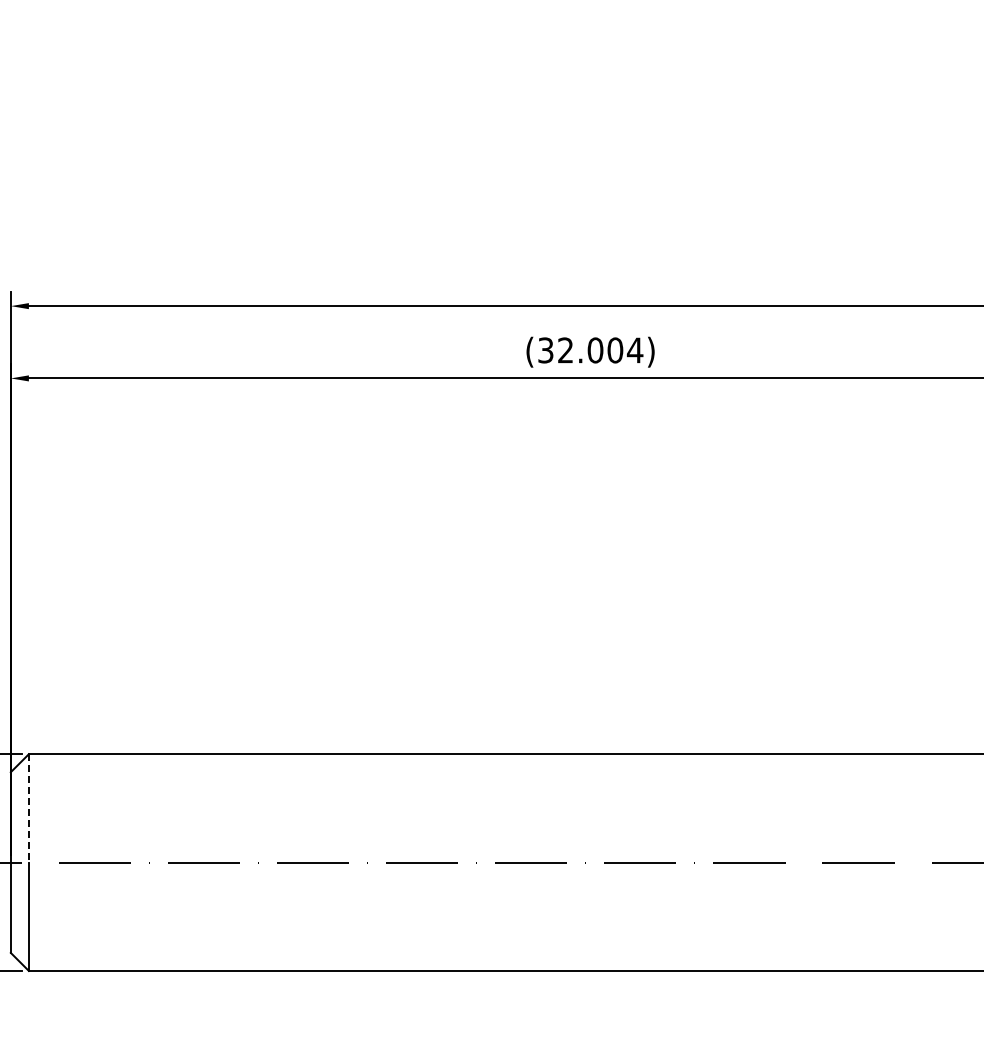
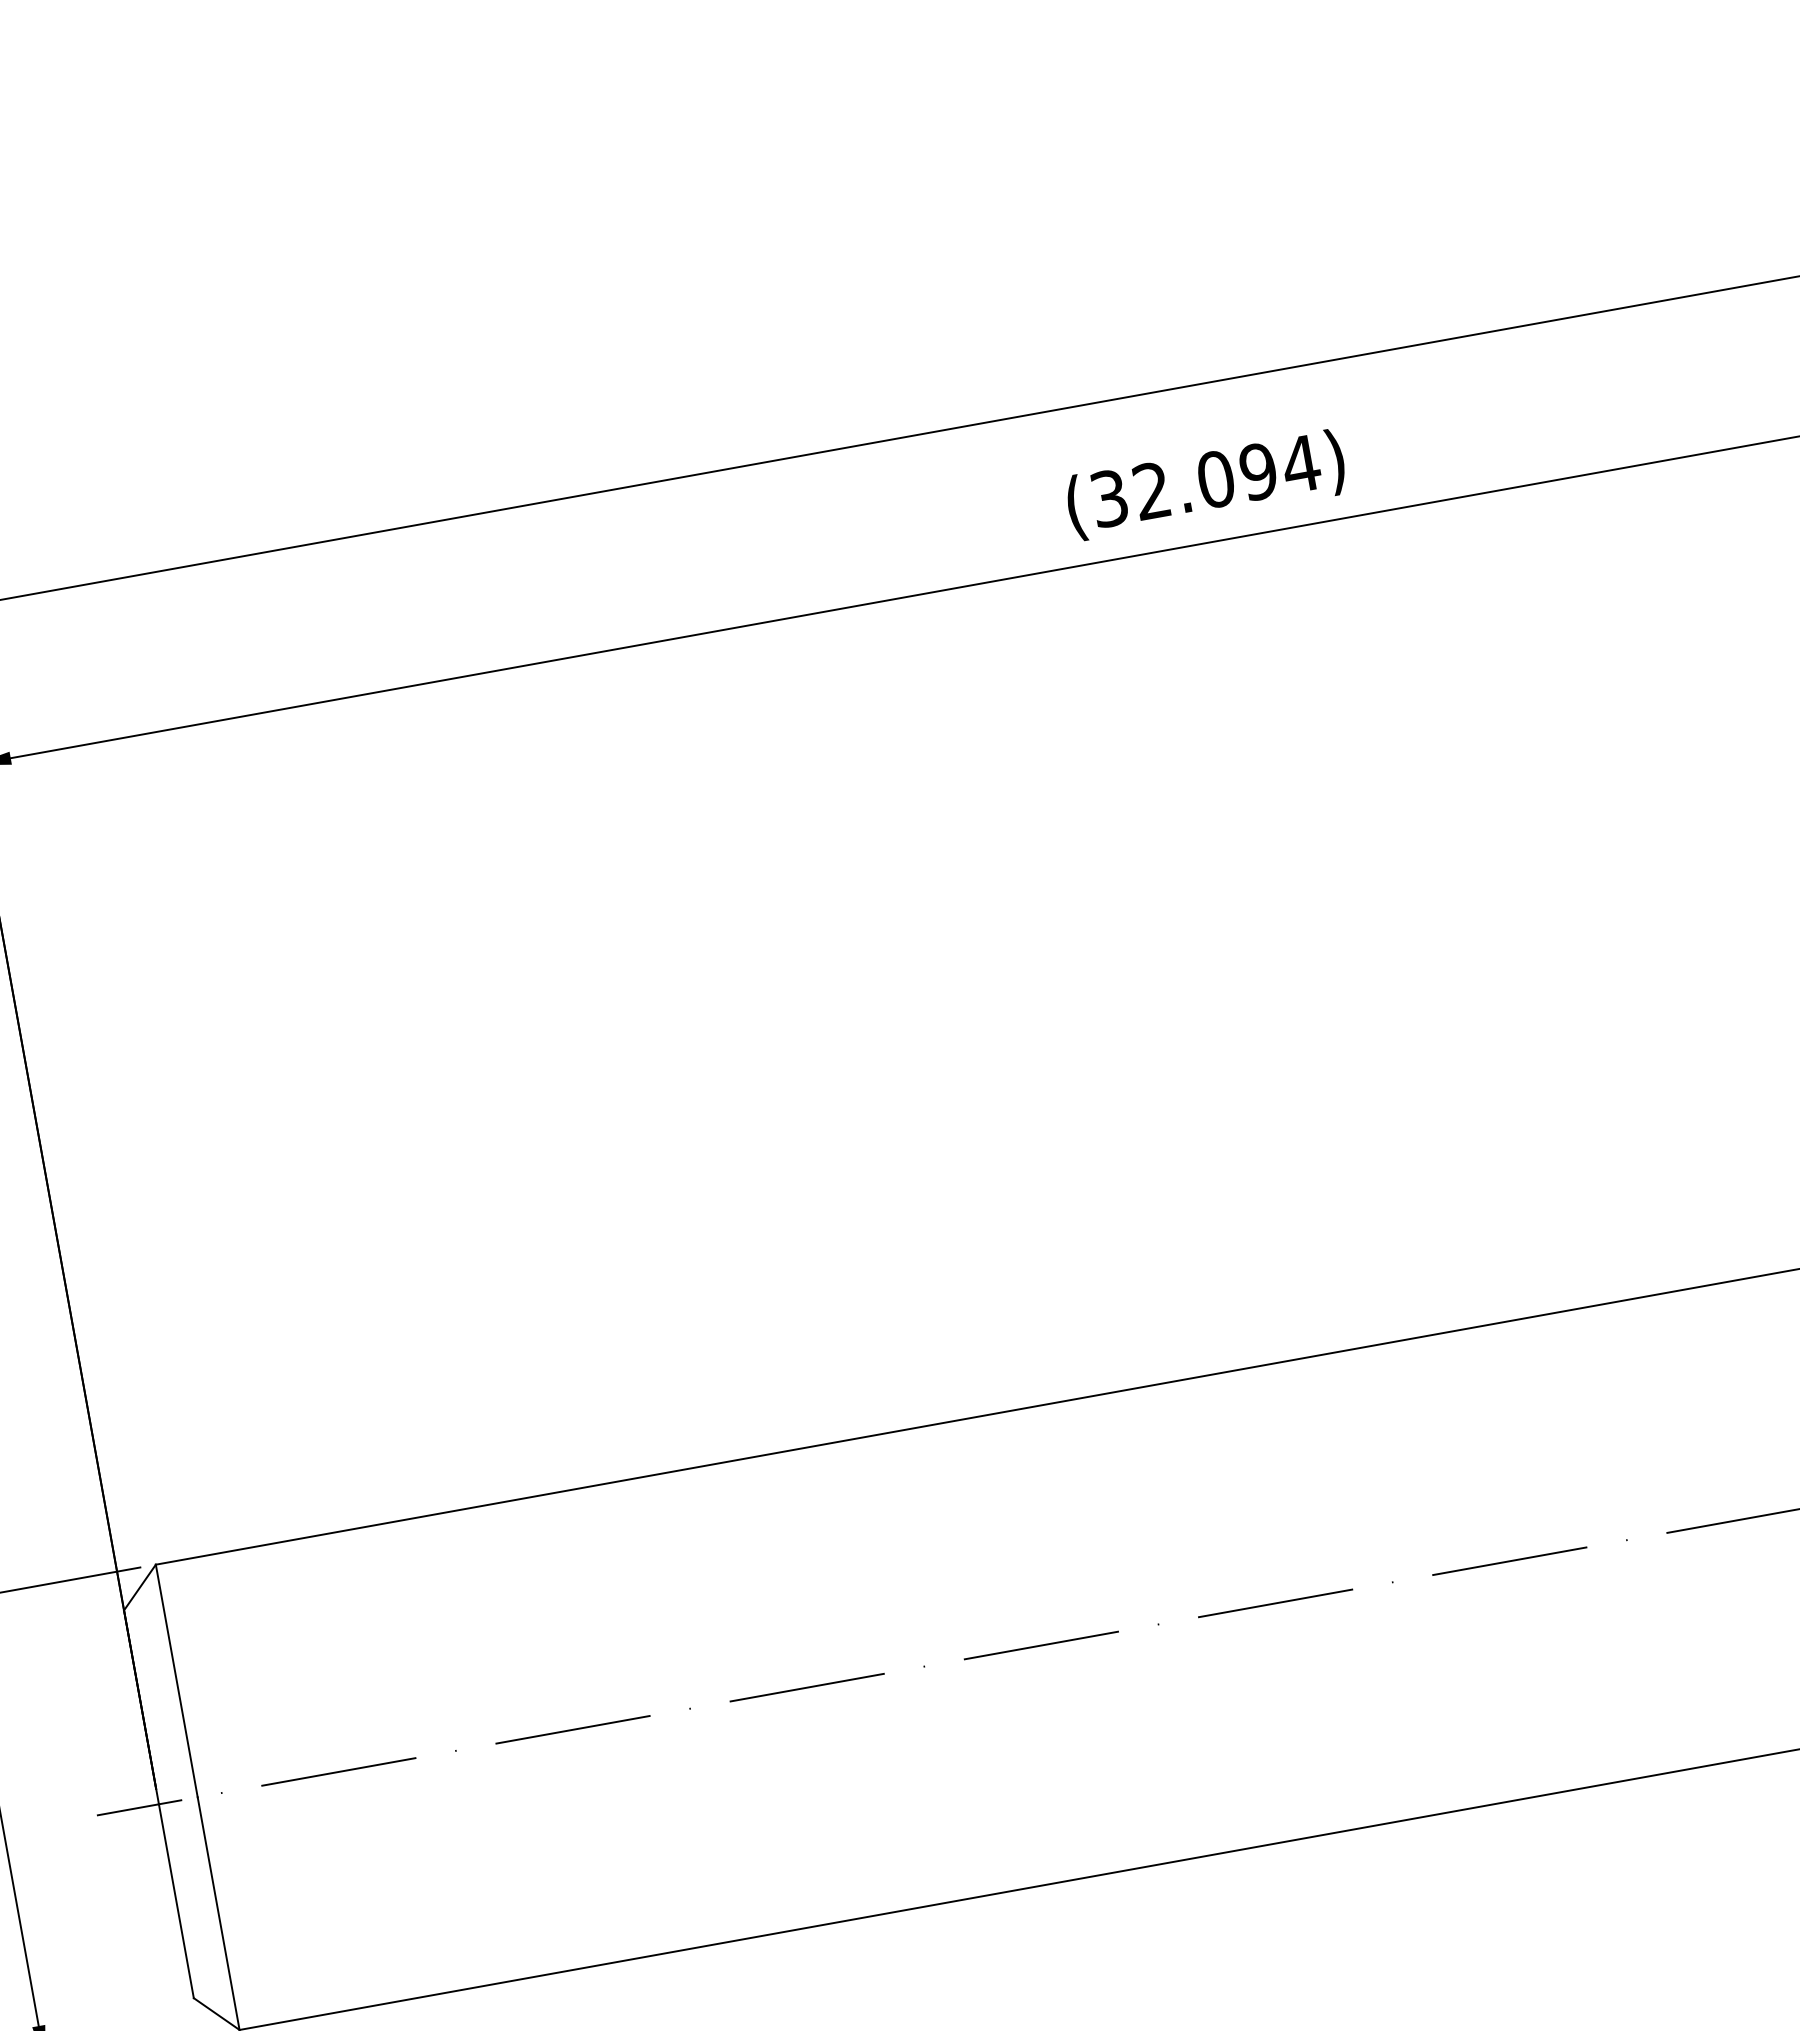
text: (615, 350) -> (1258, 471), (32.004) -> (32.094)
line: (28, 808) -> (175, 1681), dashed -> solid

